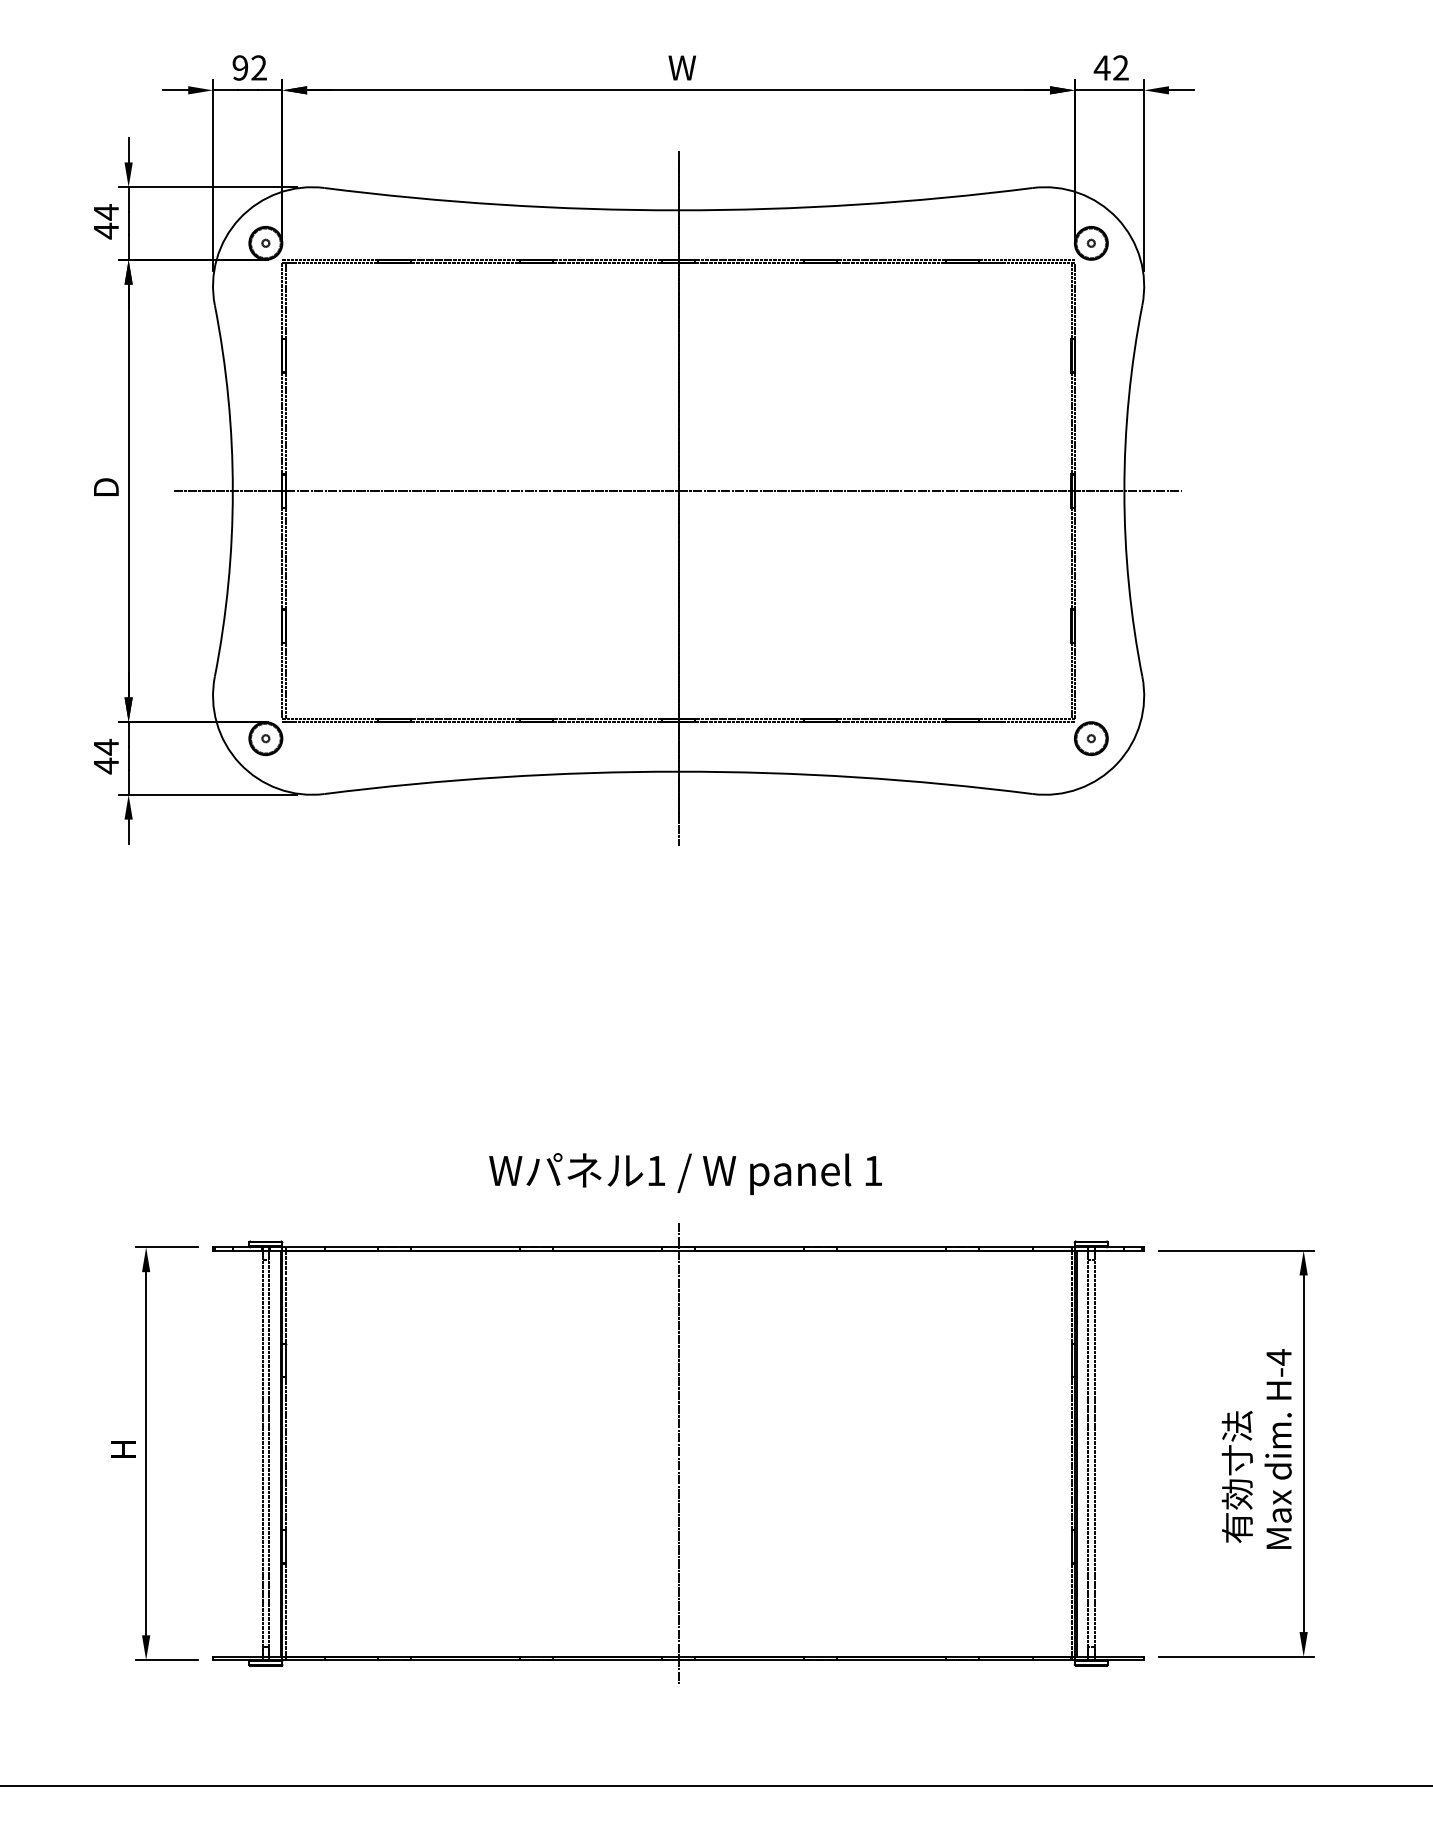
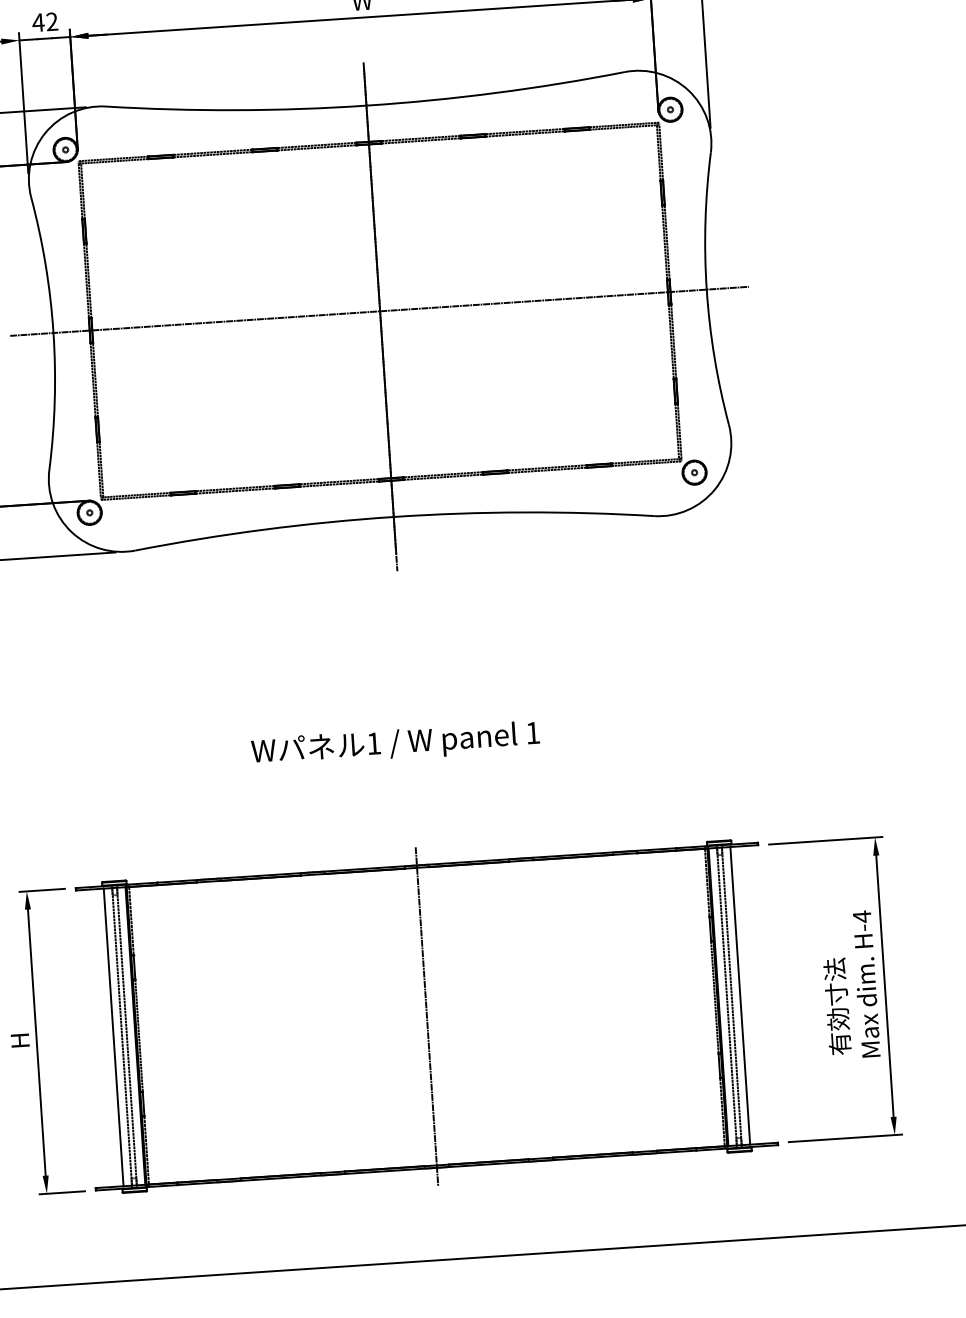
text: (239, 67) -> (37, 22), 92 -> 42
text: (685, 1174) -> (395, 744), moved
line: (251, 1453) -> (114, 1037), added
line: (1106, 1453) -> (740, 995), added

